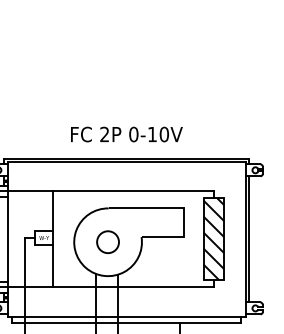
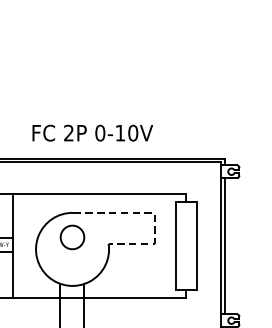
line: (183, 208) -> (153, 212), solid -> dashed
hatch: (213, 239) -> (186, 246), removed
circle: (107, 241) -> (71, 236), moved

